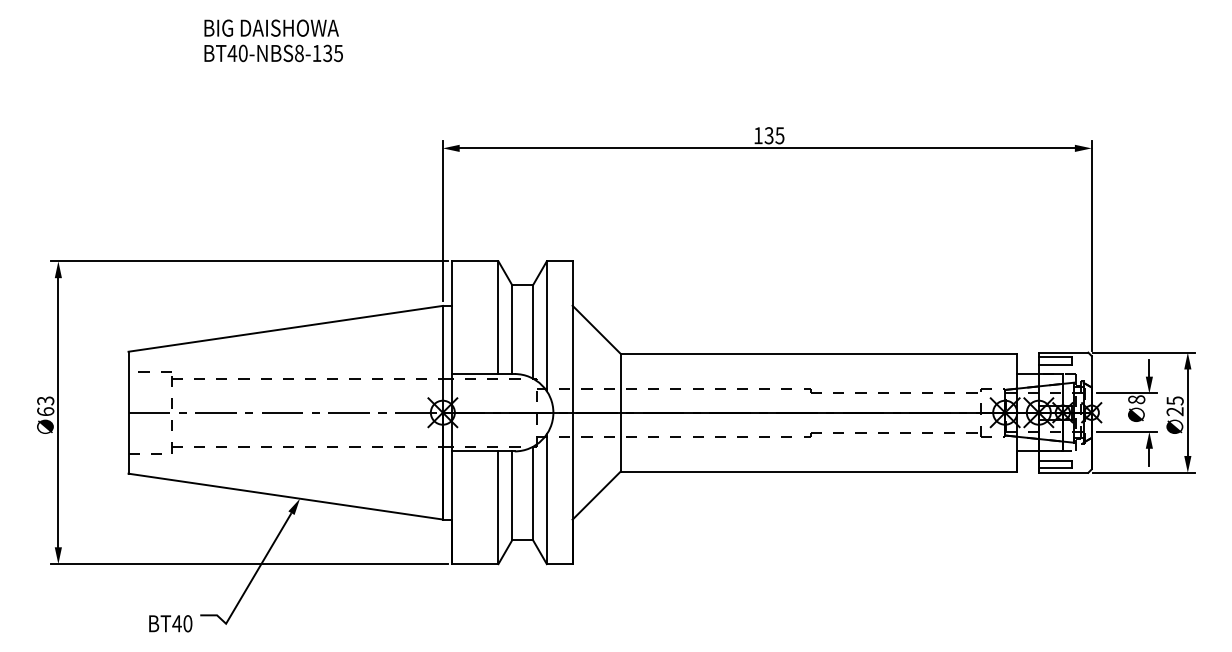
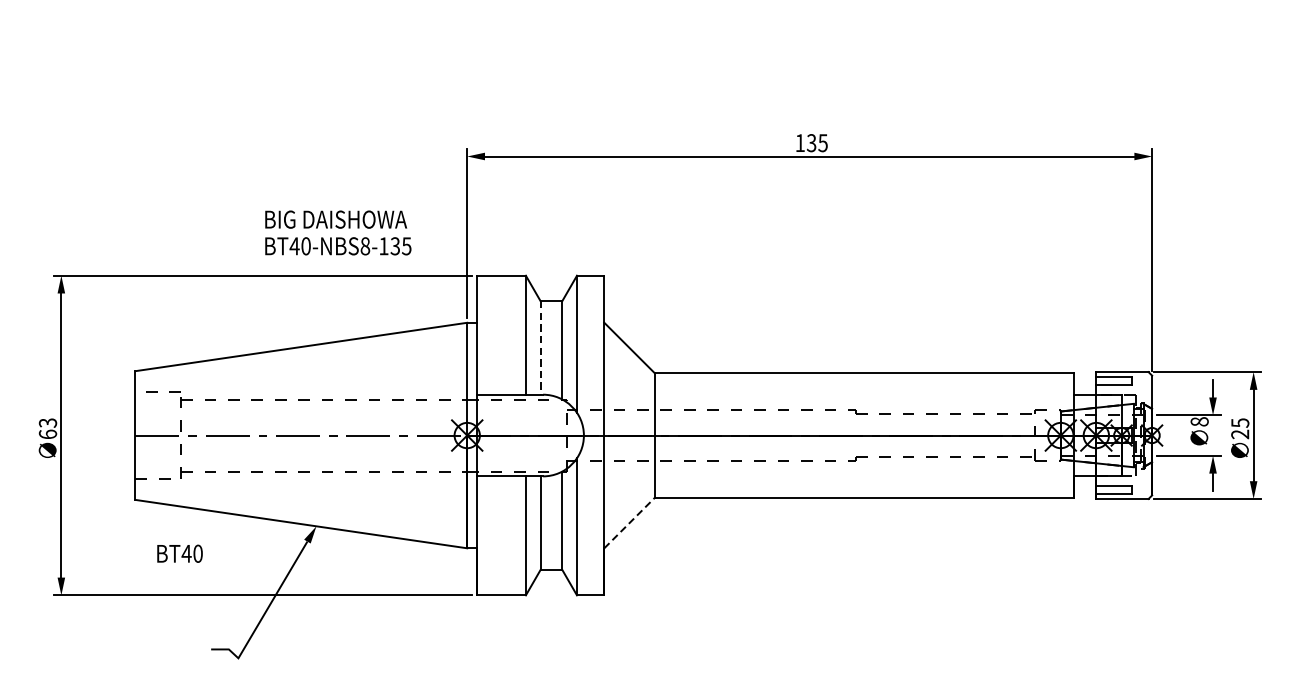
text: (273, 40) -> (338, 232), moved
line: (512, 330) -> (540, 348), solid -> dashed
line: (596, 495) -> (629, 522), solid -> dashed
text: (170, 623) -> (179, 553), moved

